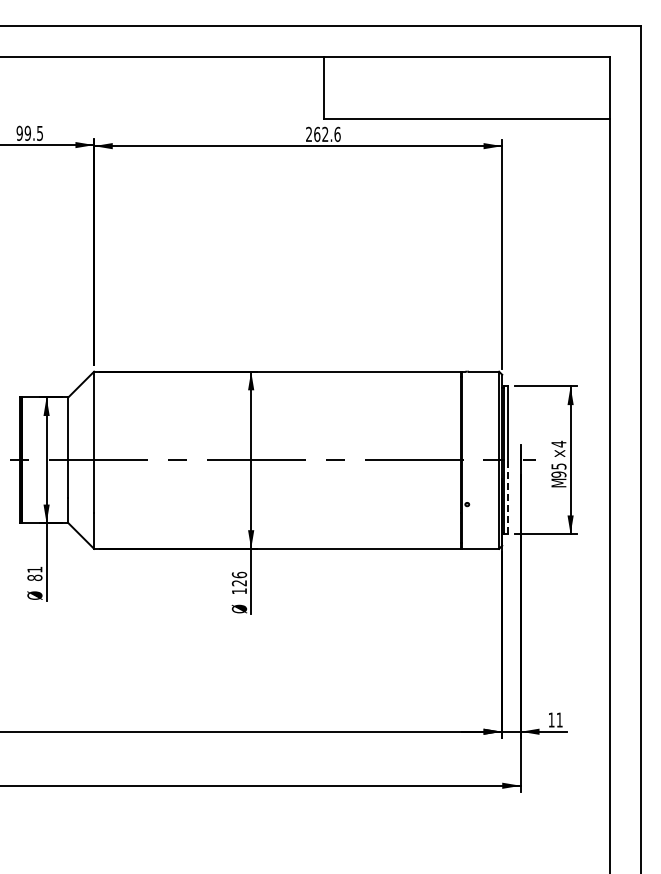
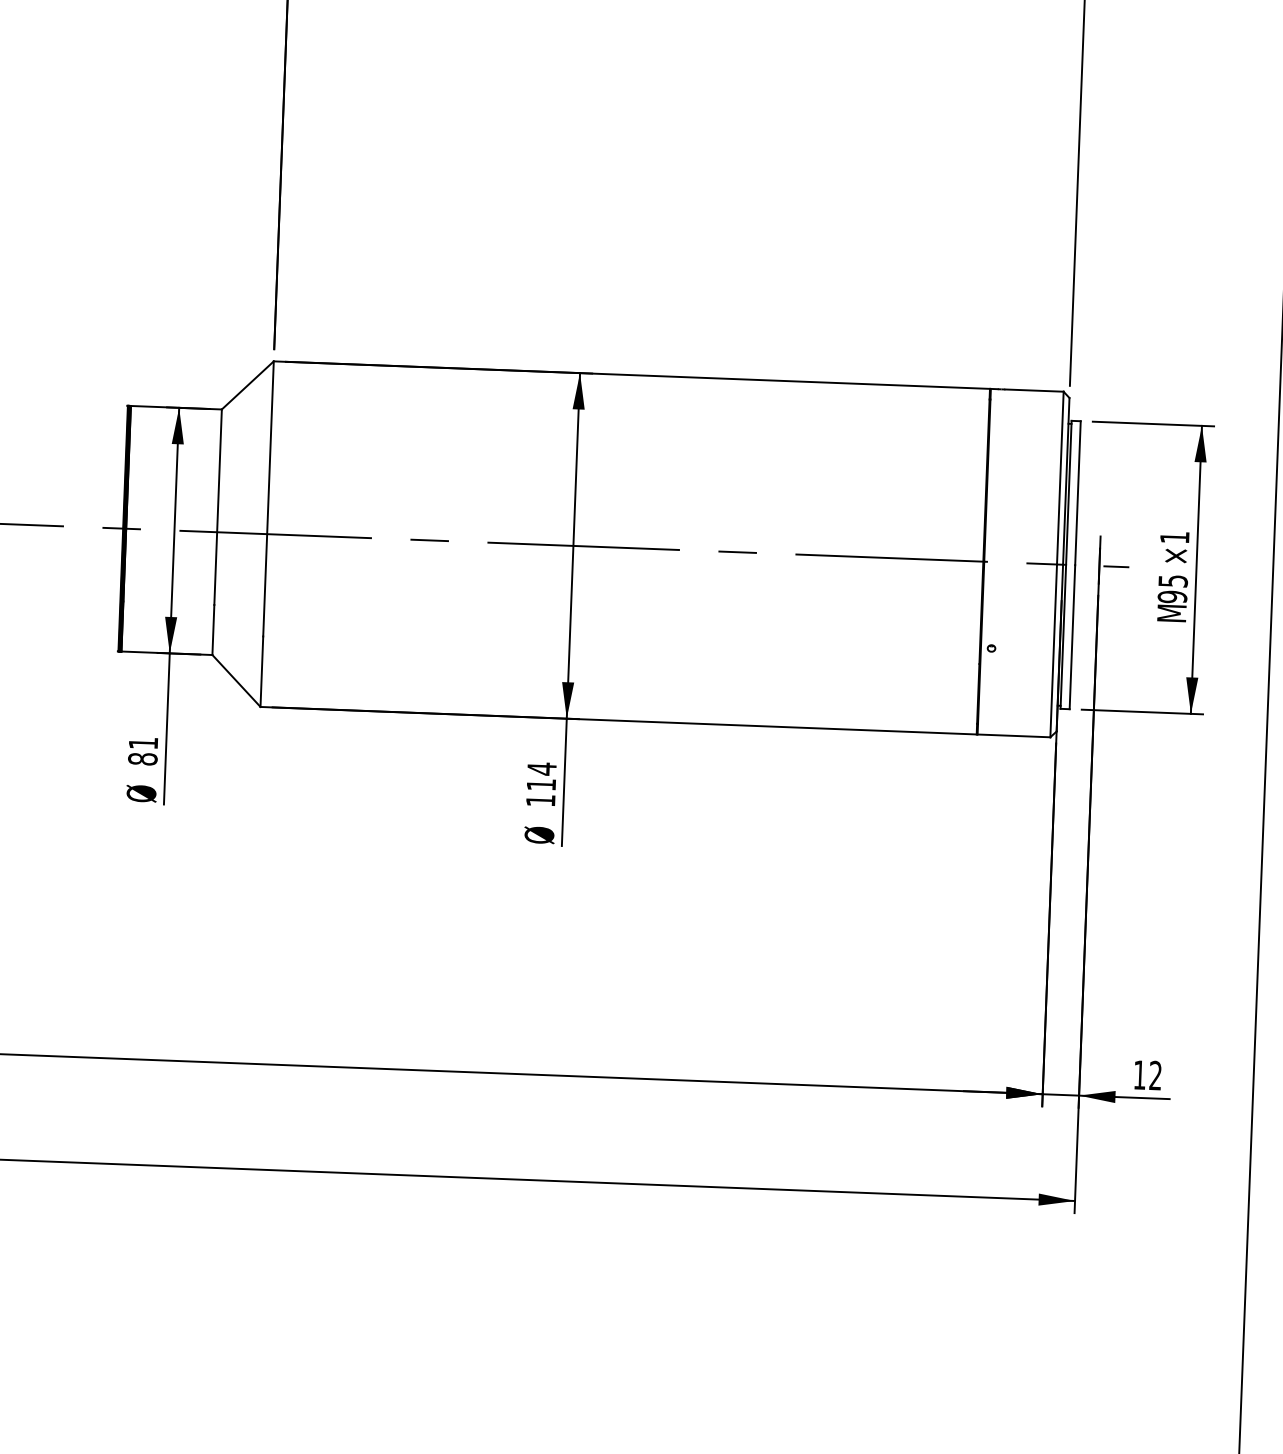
text: (558, 443) -> (1174, 536), ×4 -> ×1
line: (508, 497) -> (1072, 637), dashed -> solid
text: (239, 578) -> (541, 775), 126 -> 114
text: (559, 719) -> (1155, 1074), 11 -> 12

